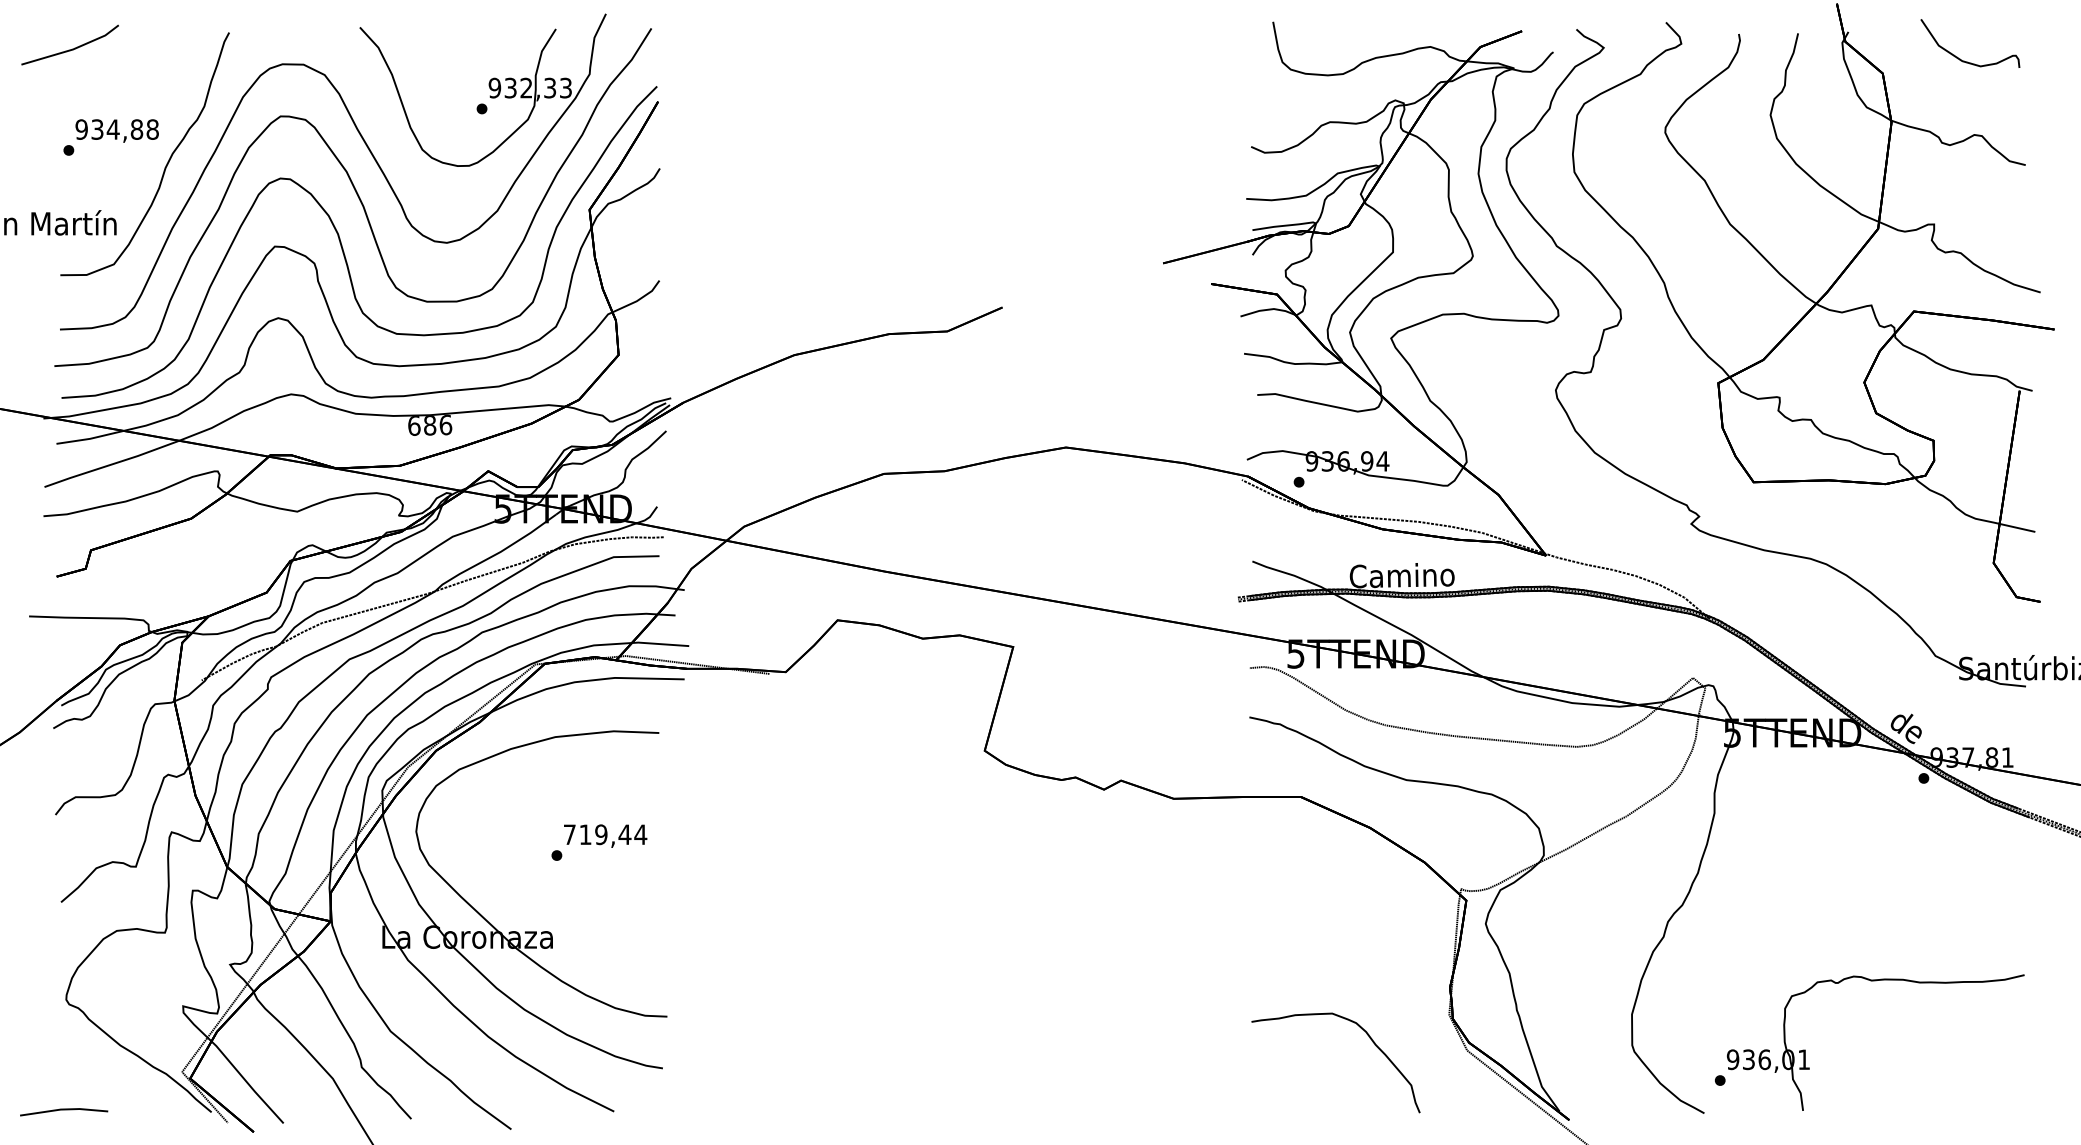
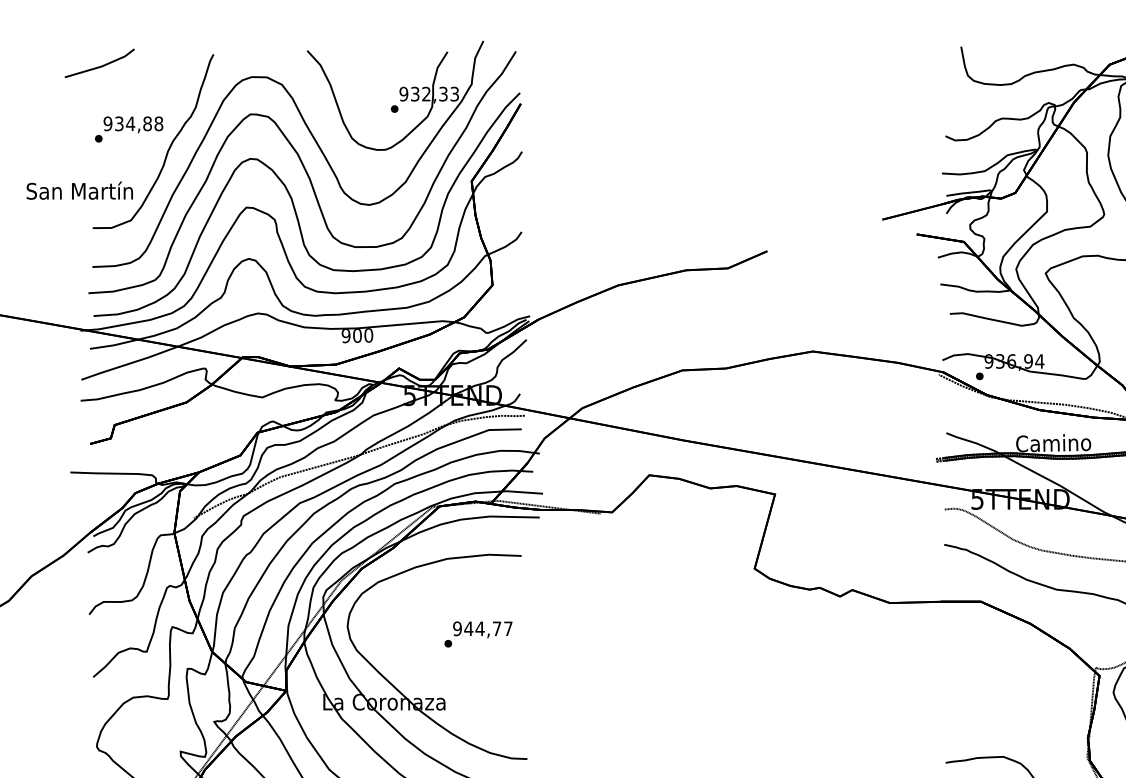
text: (430, 425) -> (357, 335), 686 -> 900
text: (605, 834) -> (483, 628), 719,44 -> 944,77

